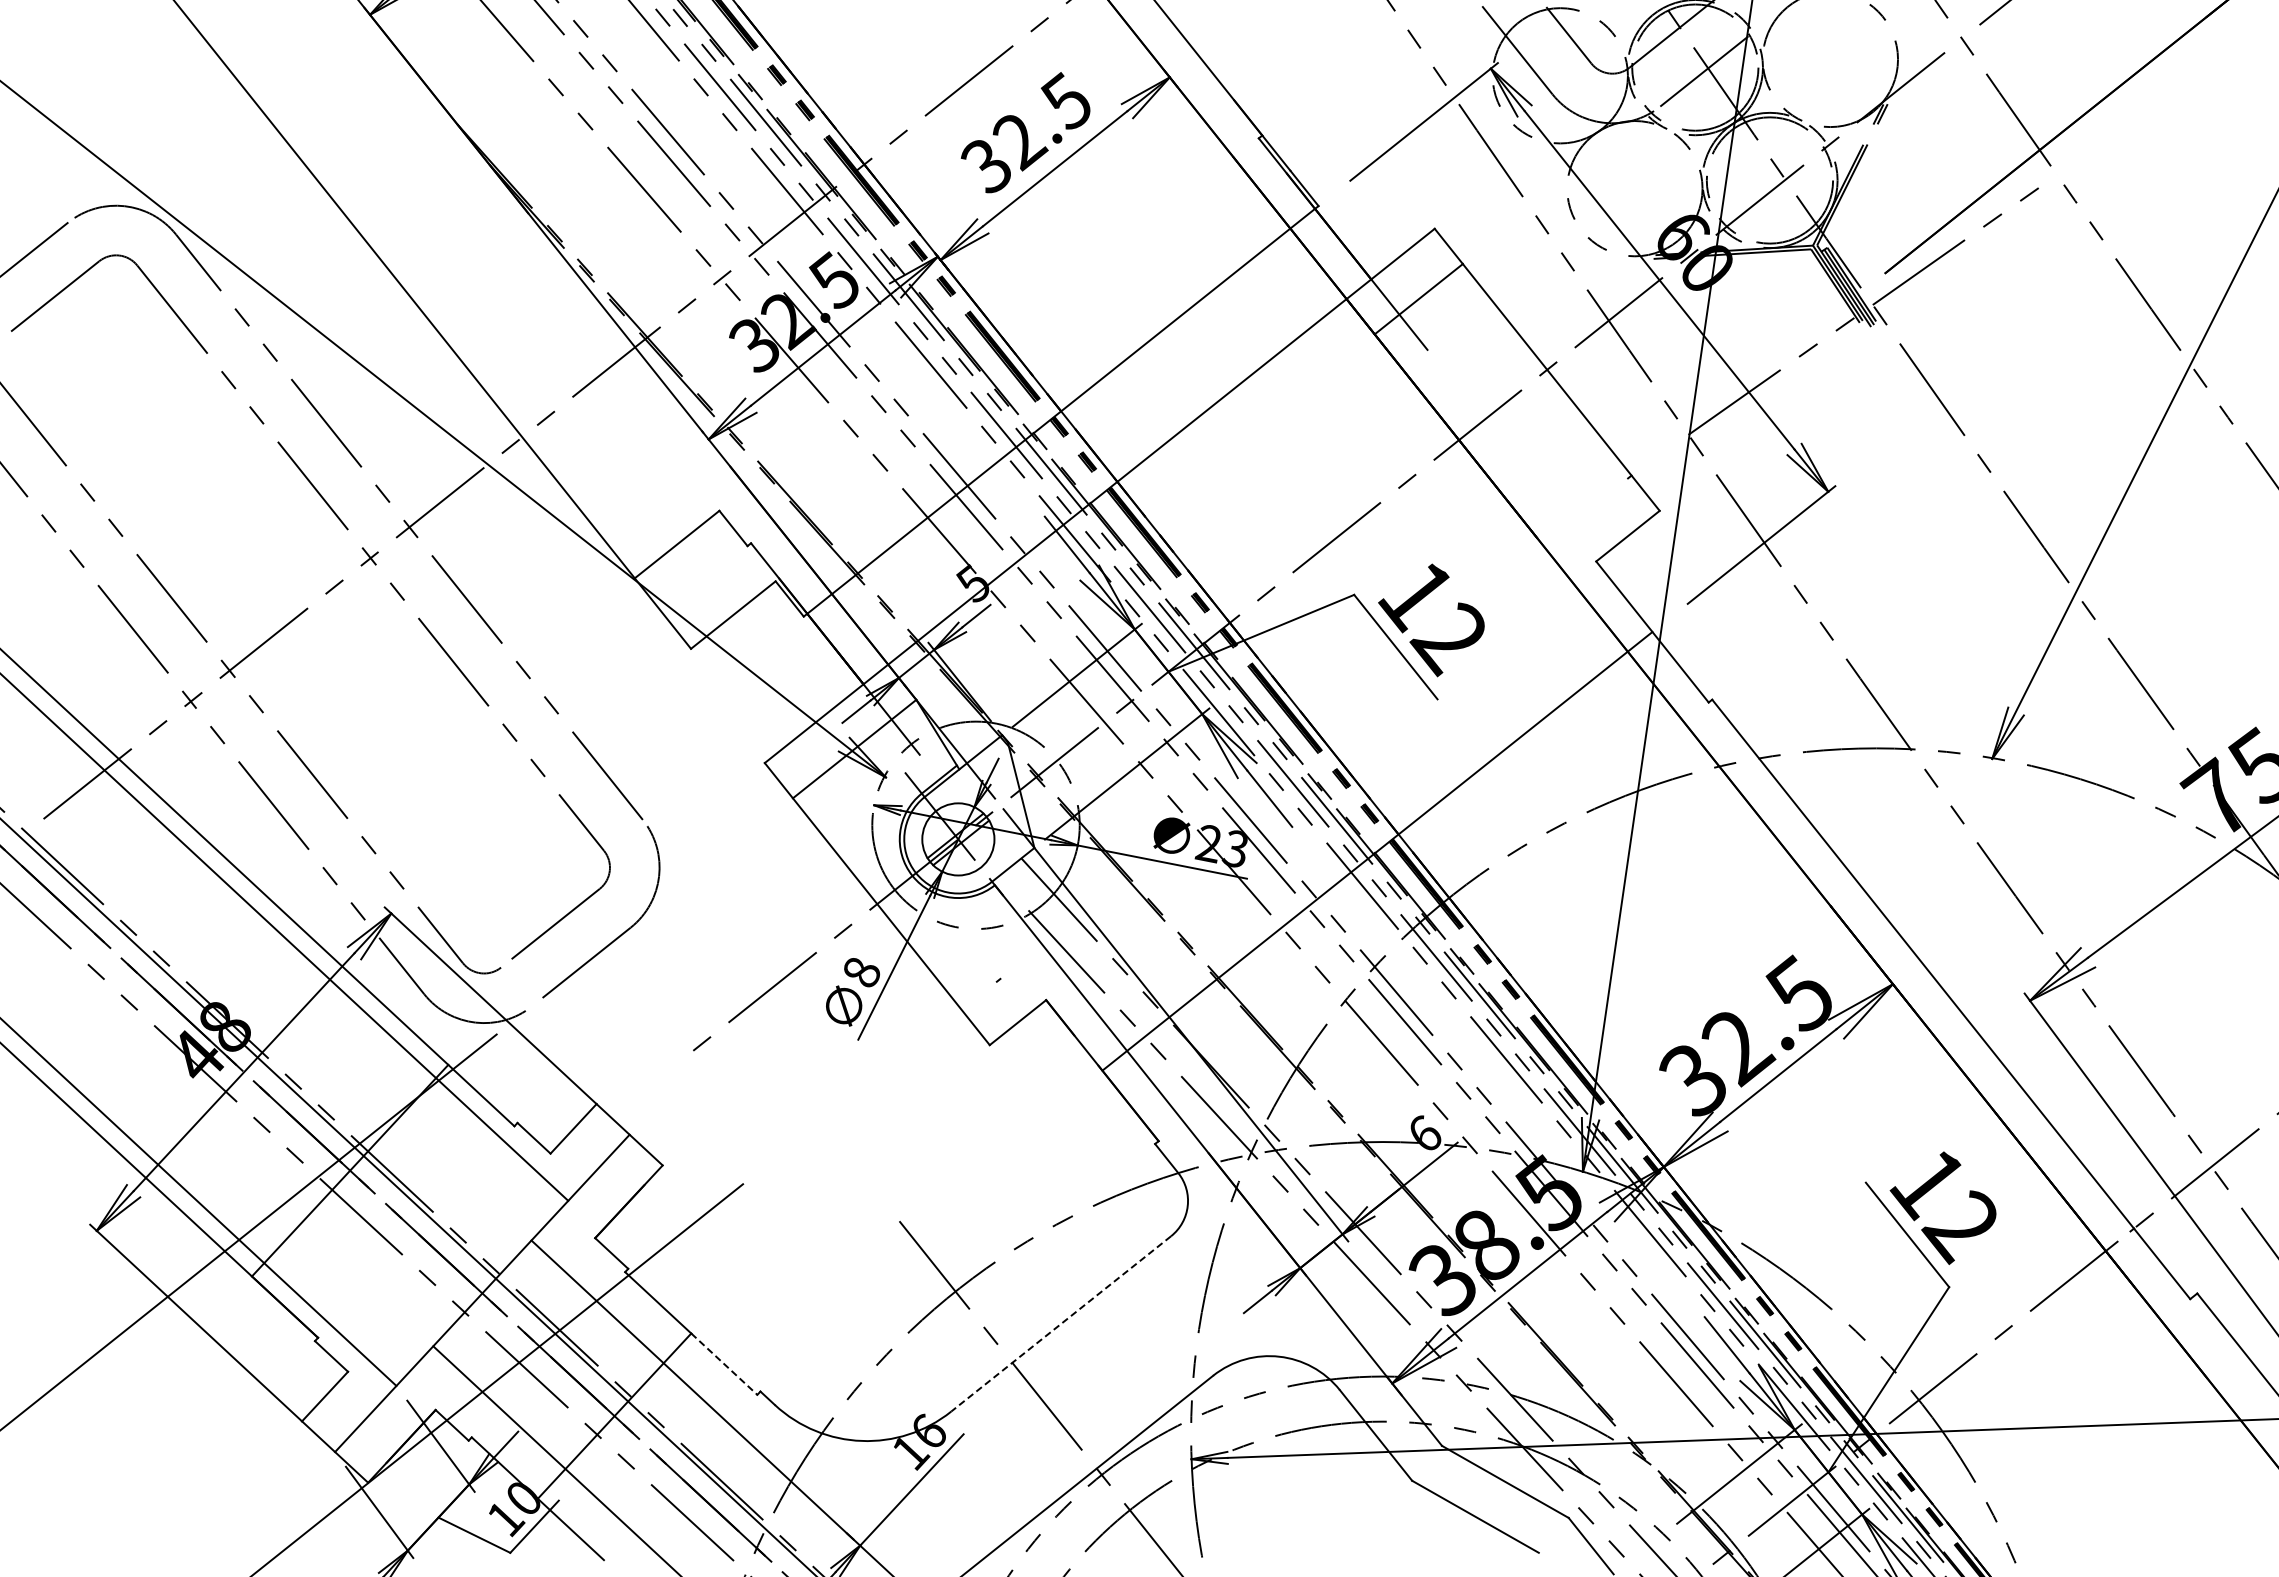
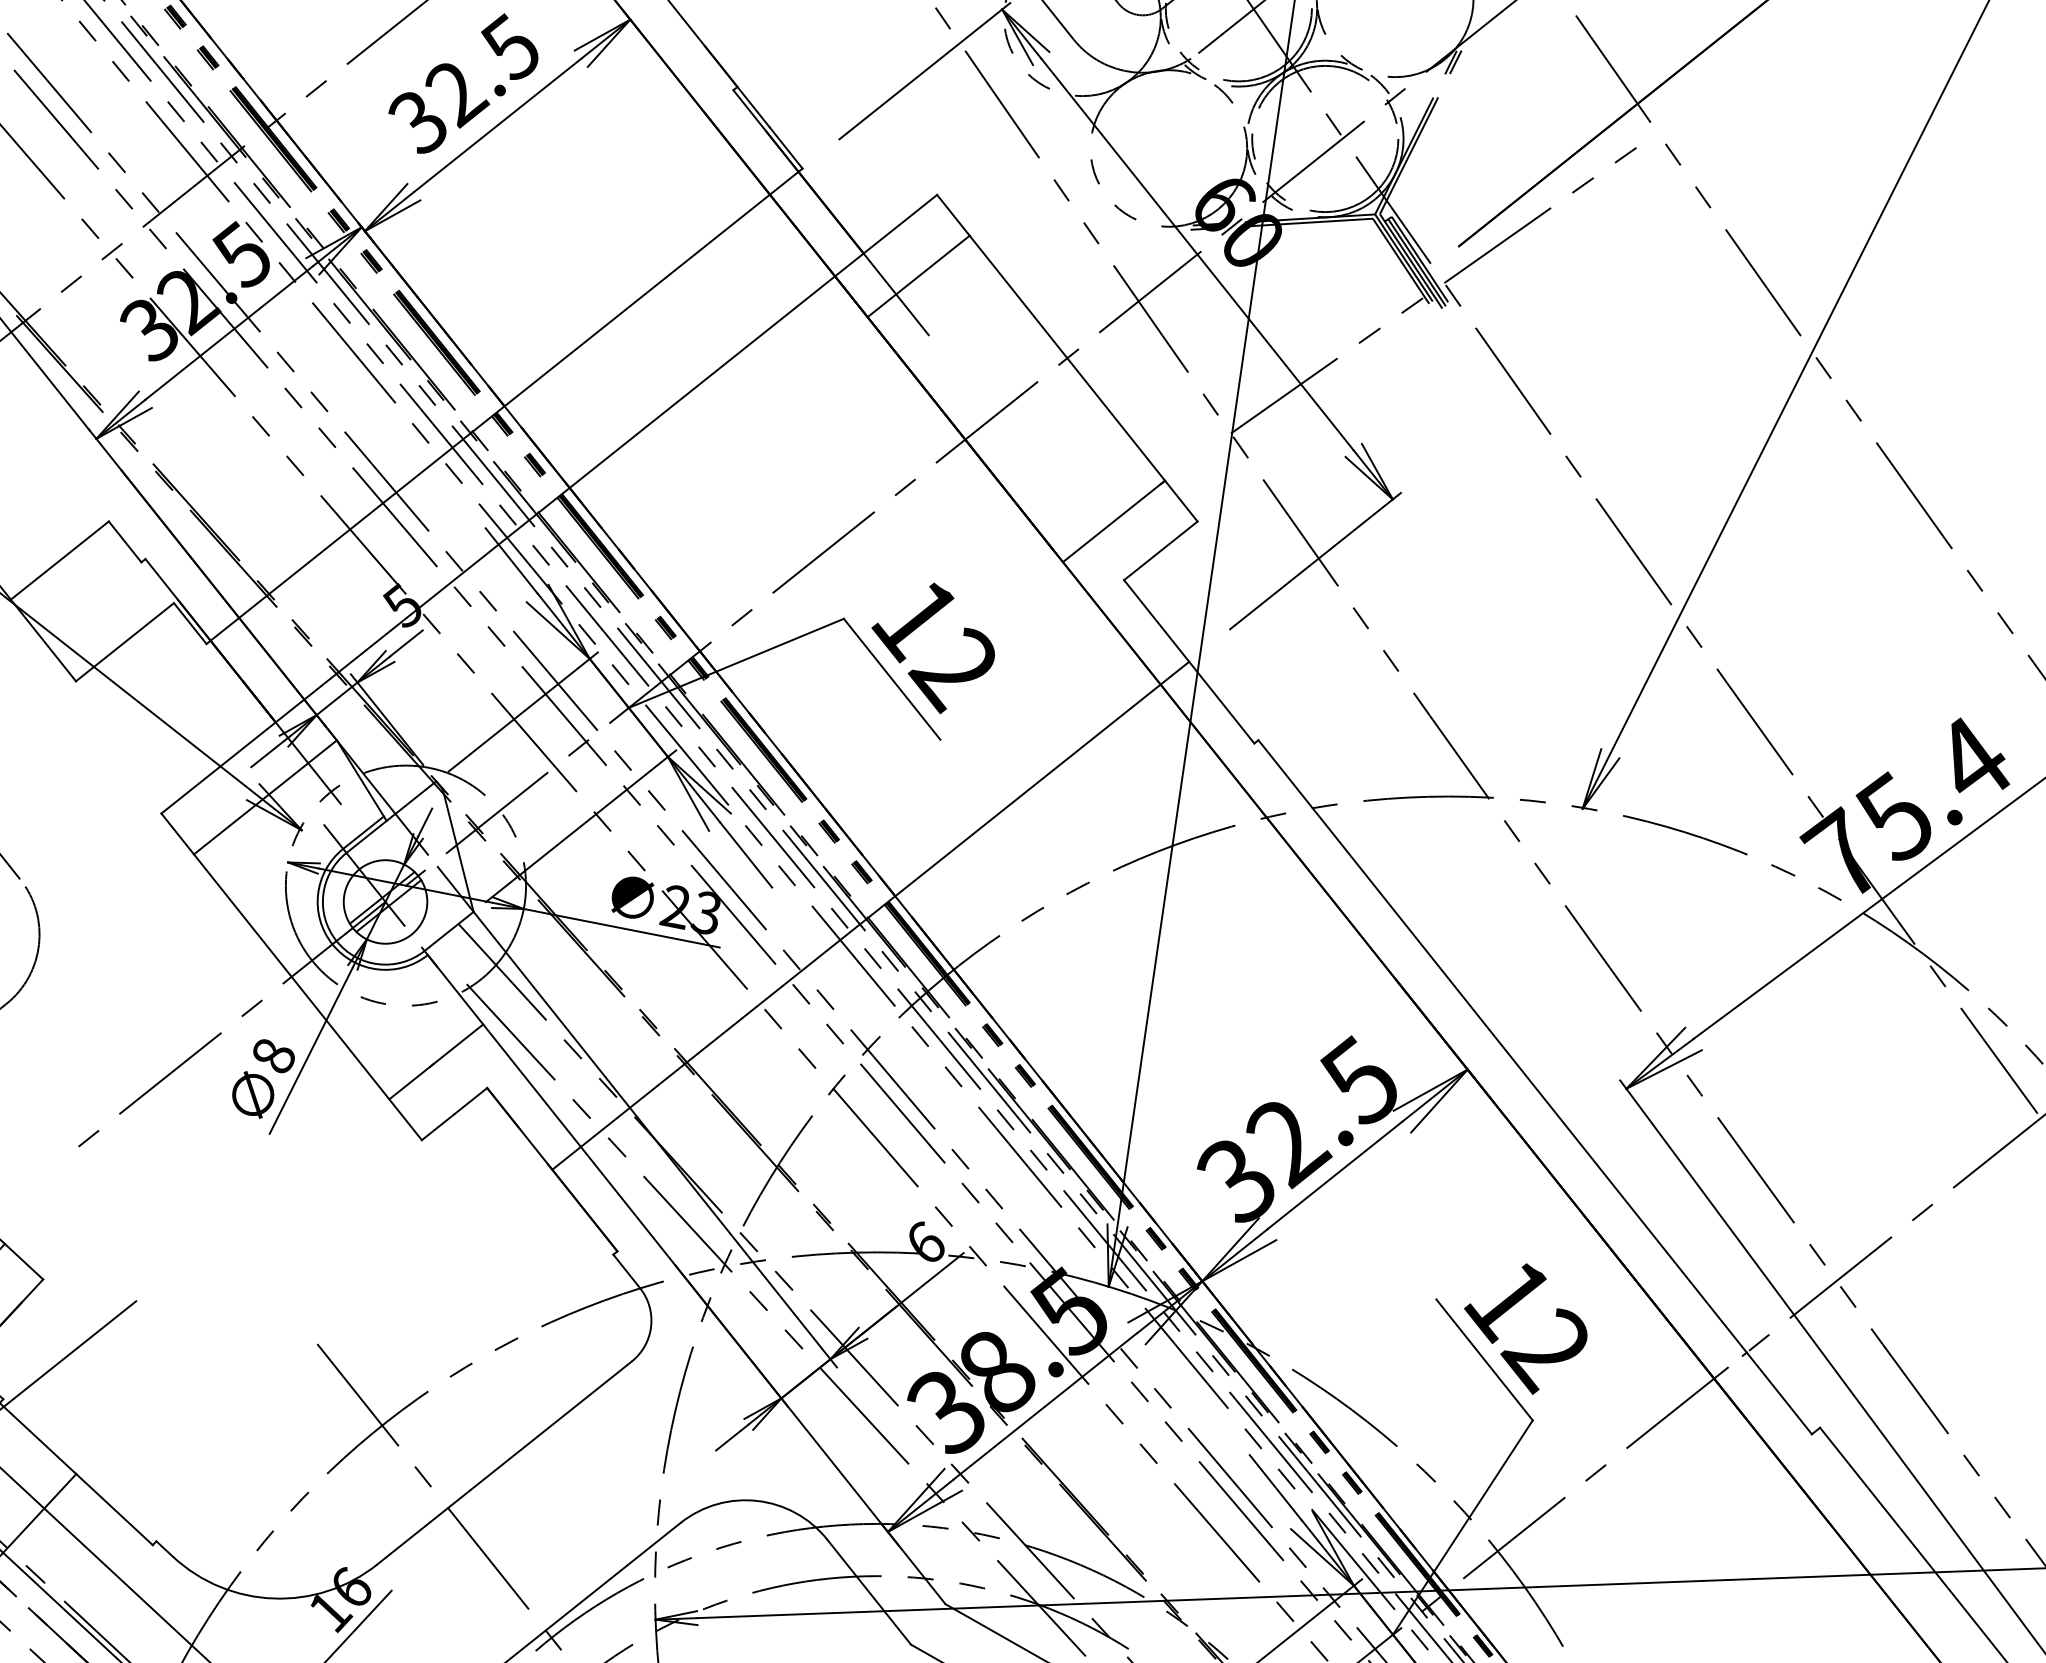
line: (1587, 510) -> (1113, 521), added
line: (1001, 977) -> (435, 1061), added
line: (1061, 1323) -> (504, 1462), dashed -> solid
line: (724, 1364) -> (114, 1509), dashed -> solid

